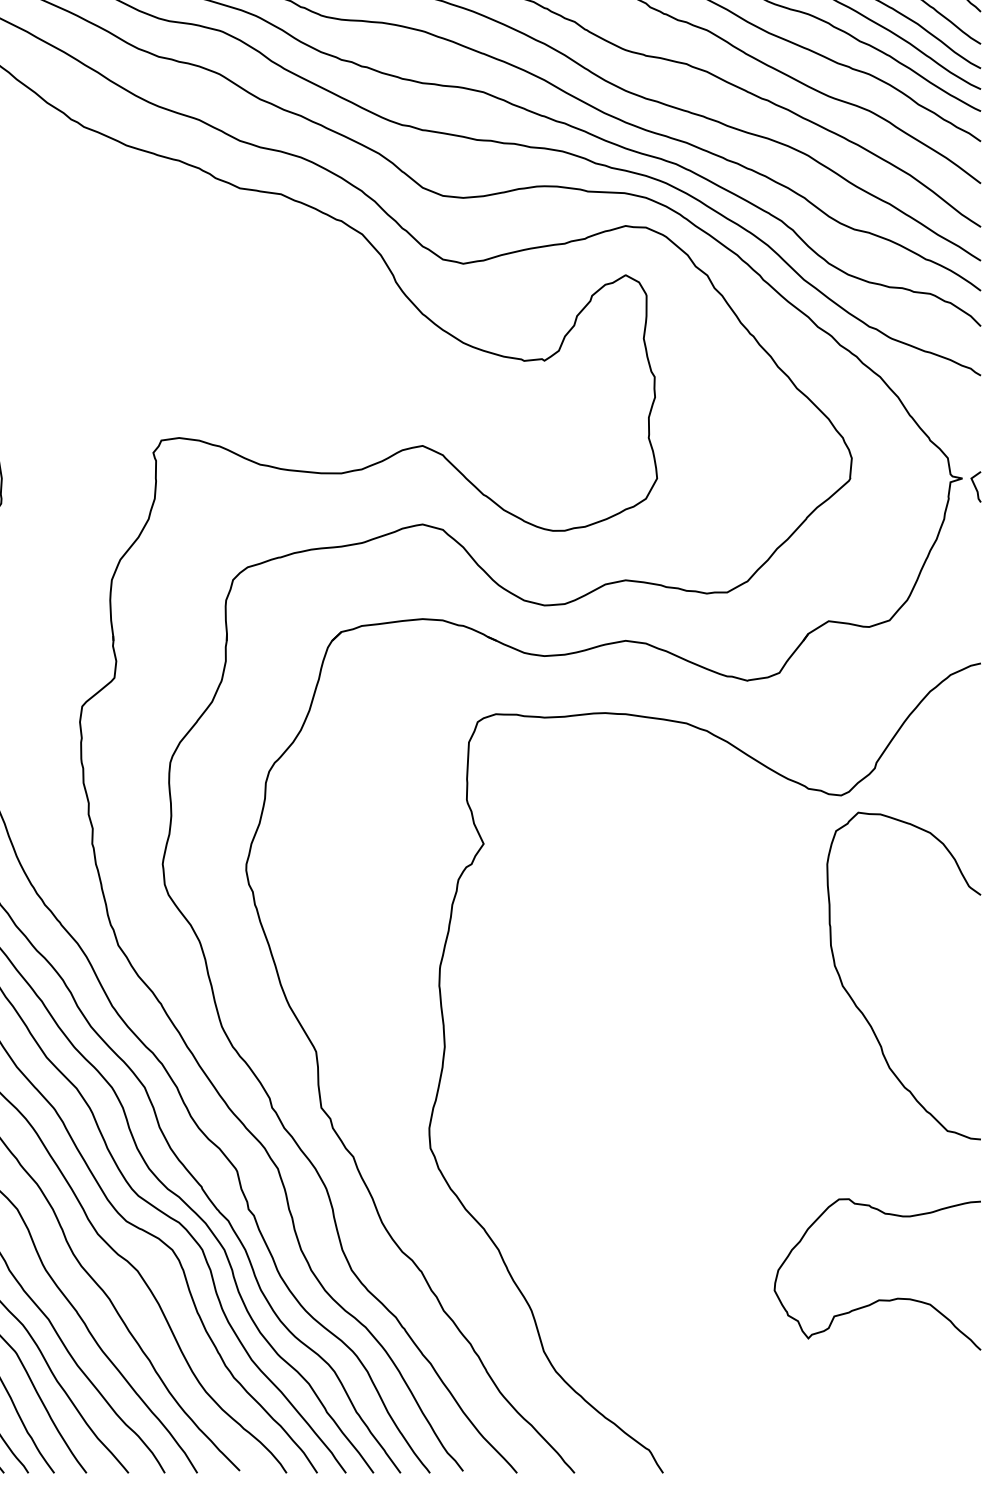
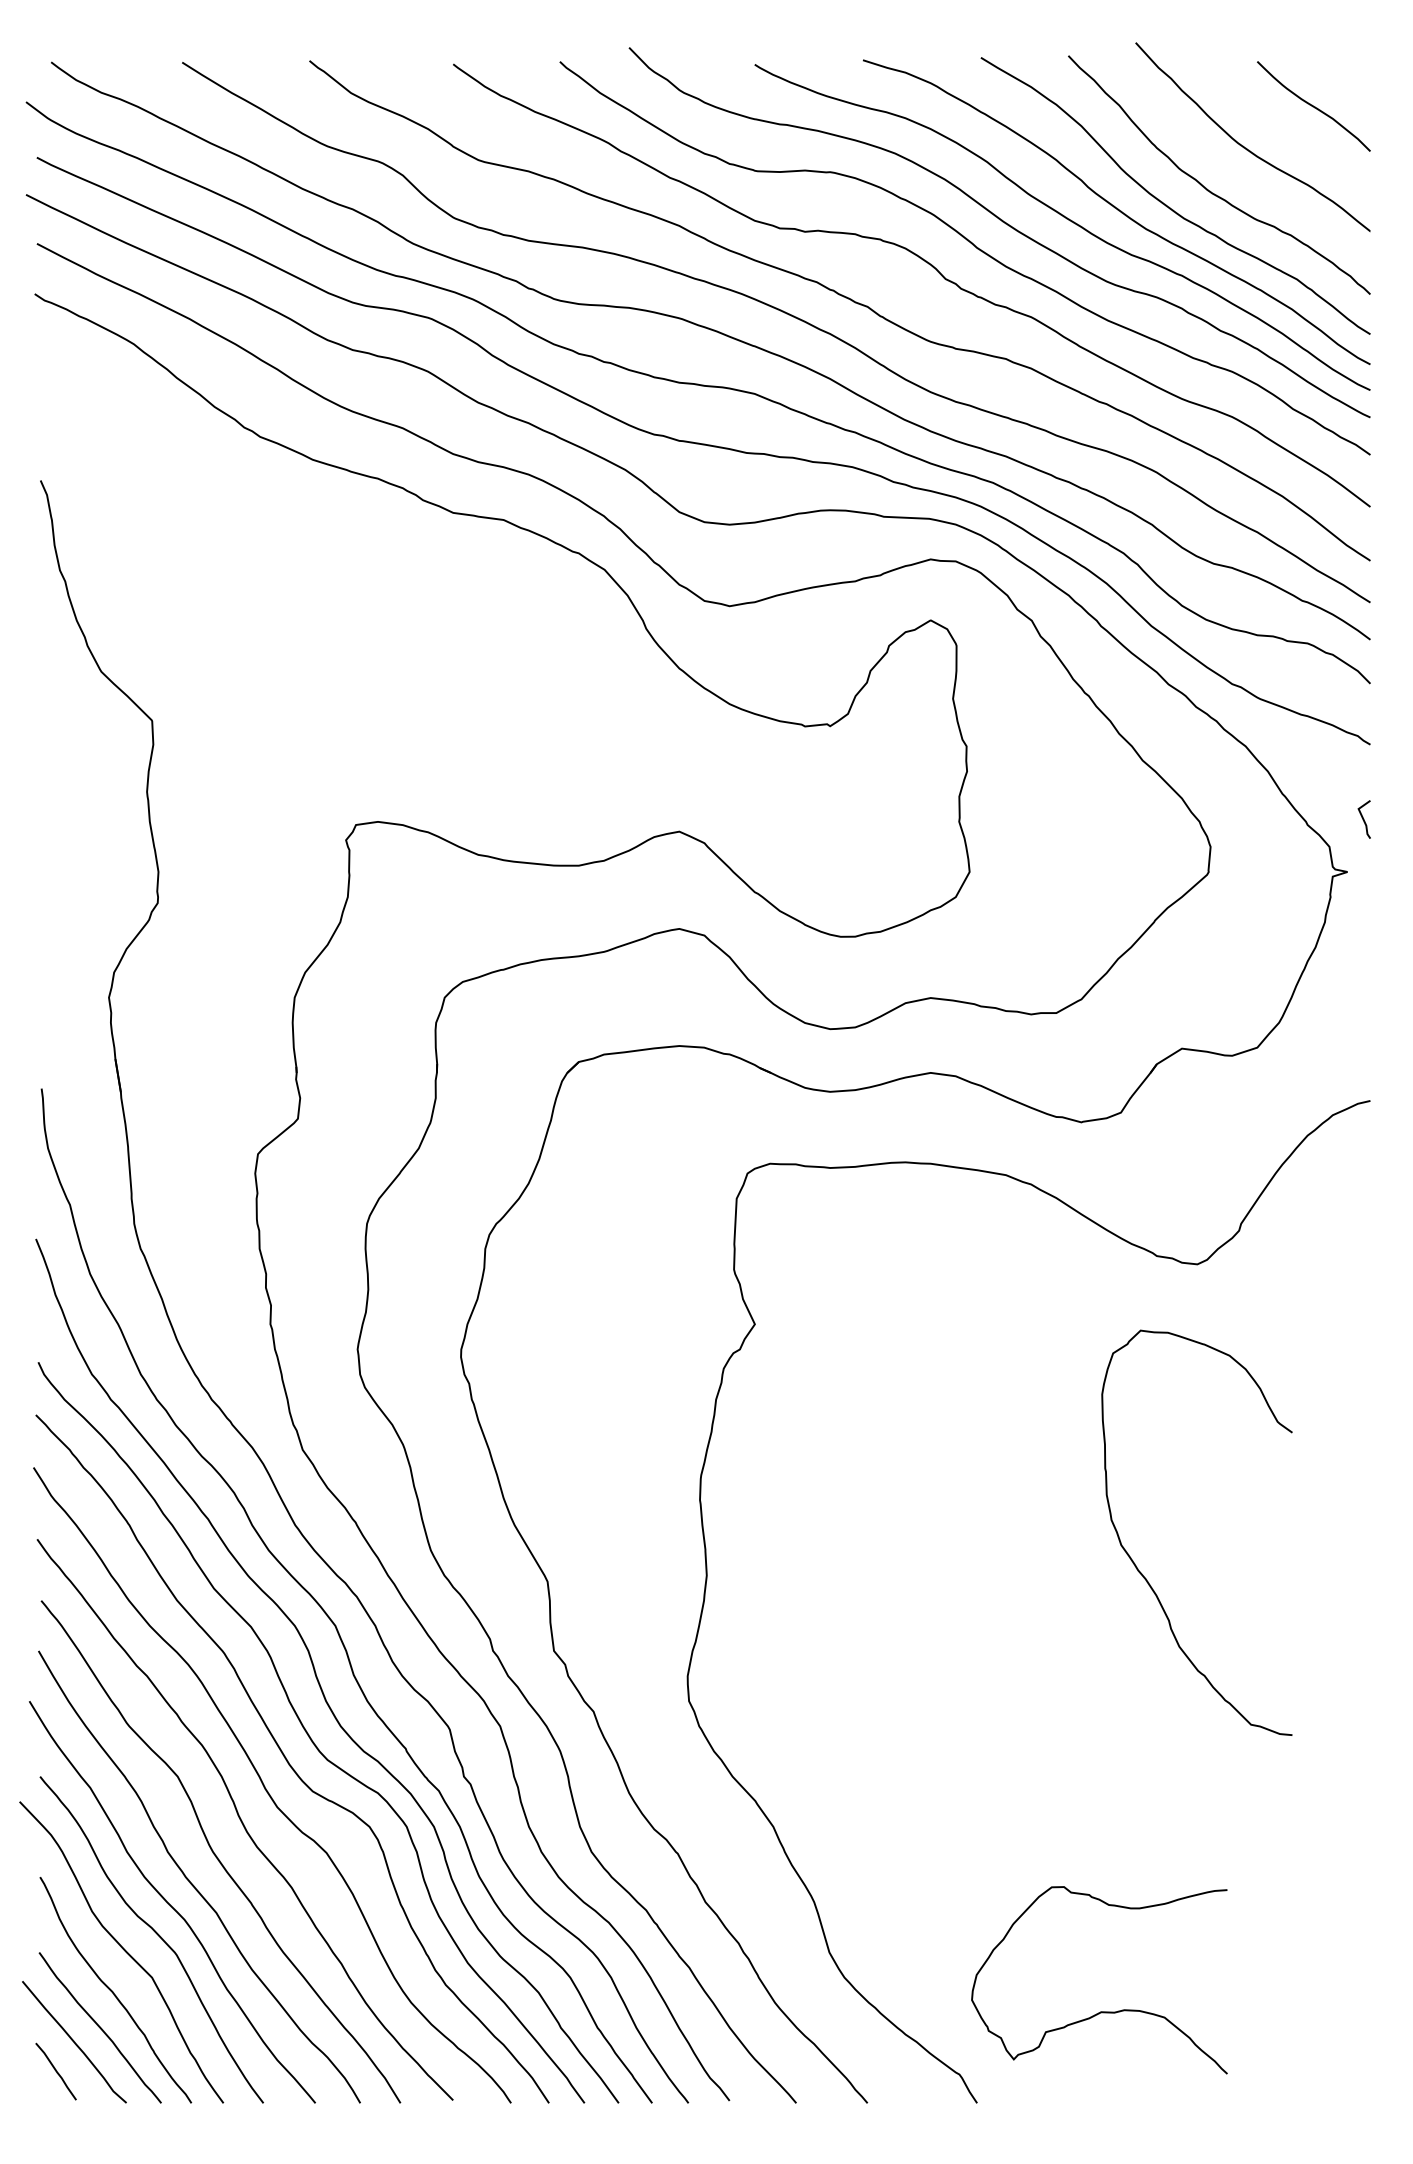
line: (975, 486) -> (1363, 819), moved
curve: (859, 1008) -> (1142, 1573), moved
curve: (878, 1299) -> (1100, 2011), moved

